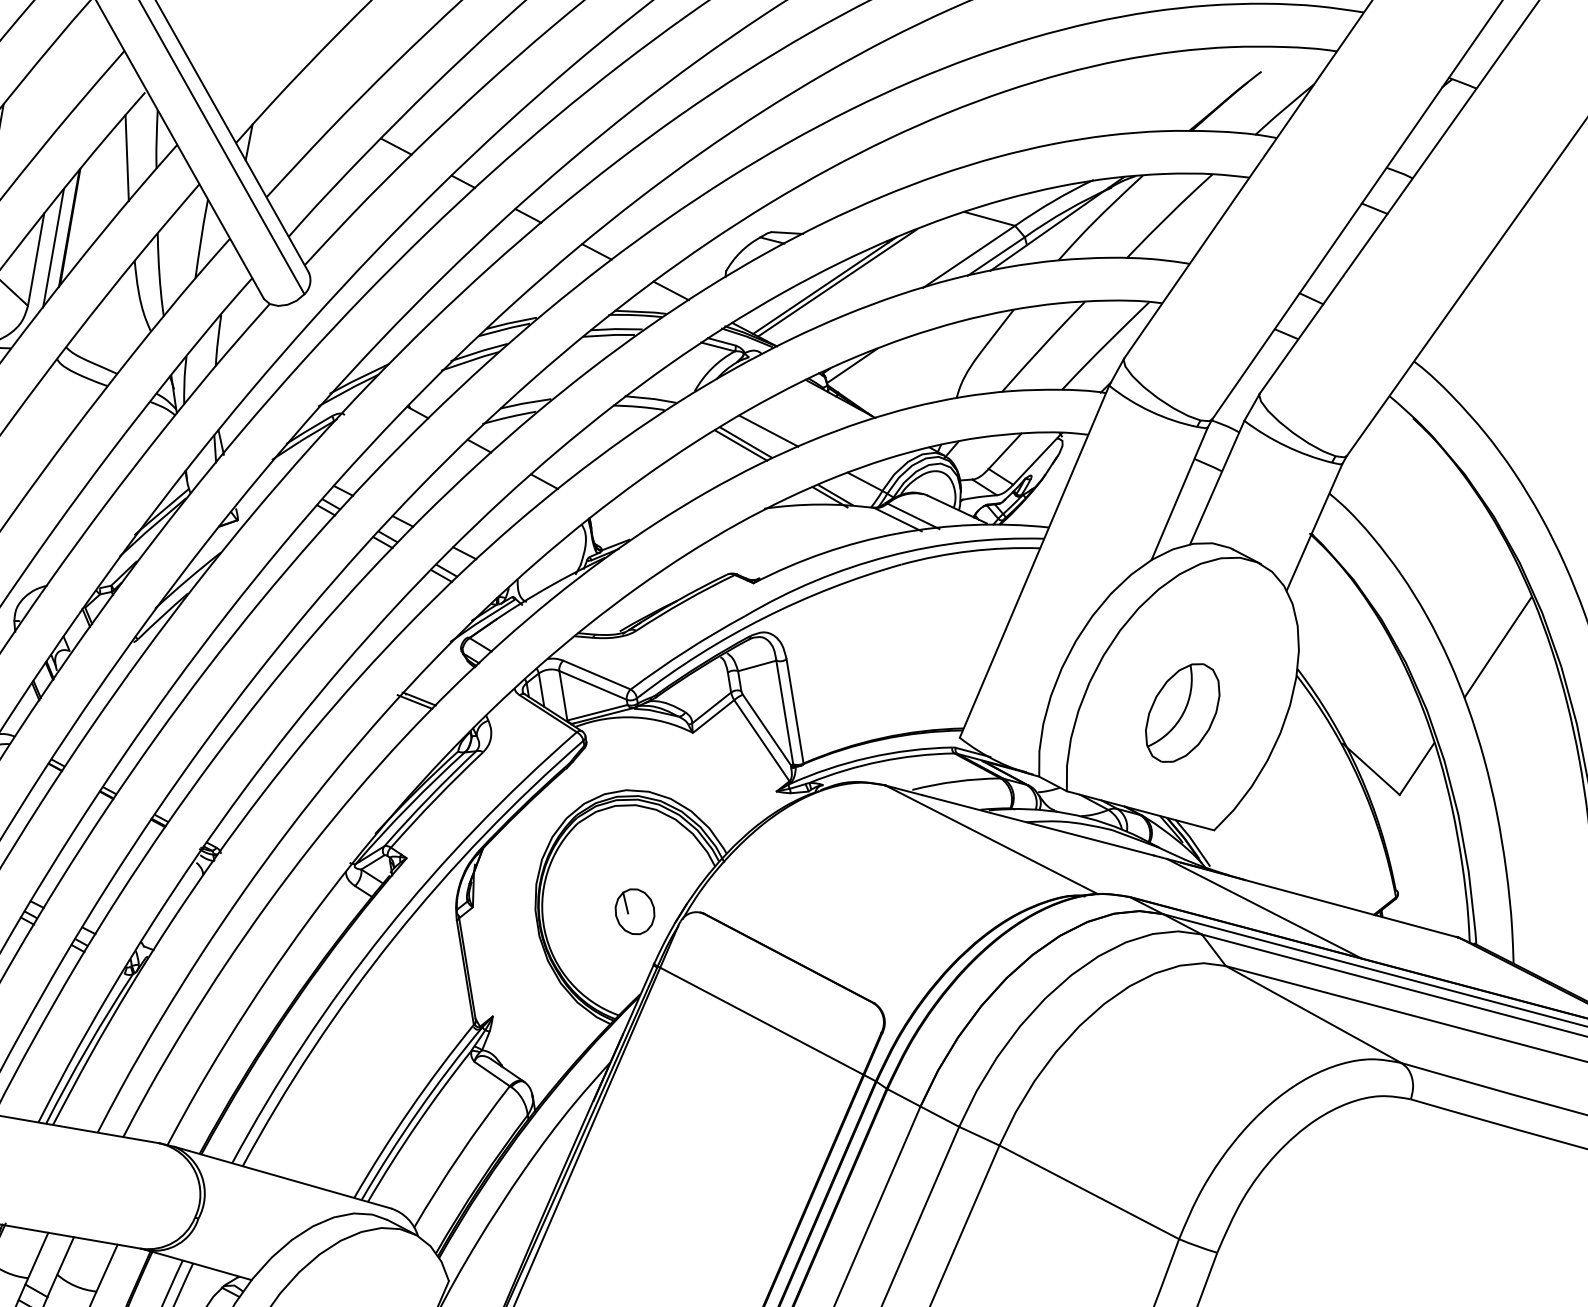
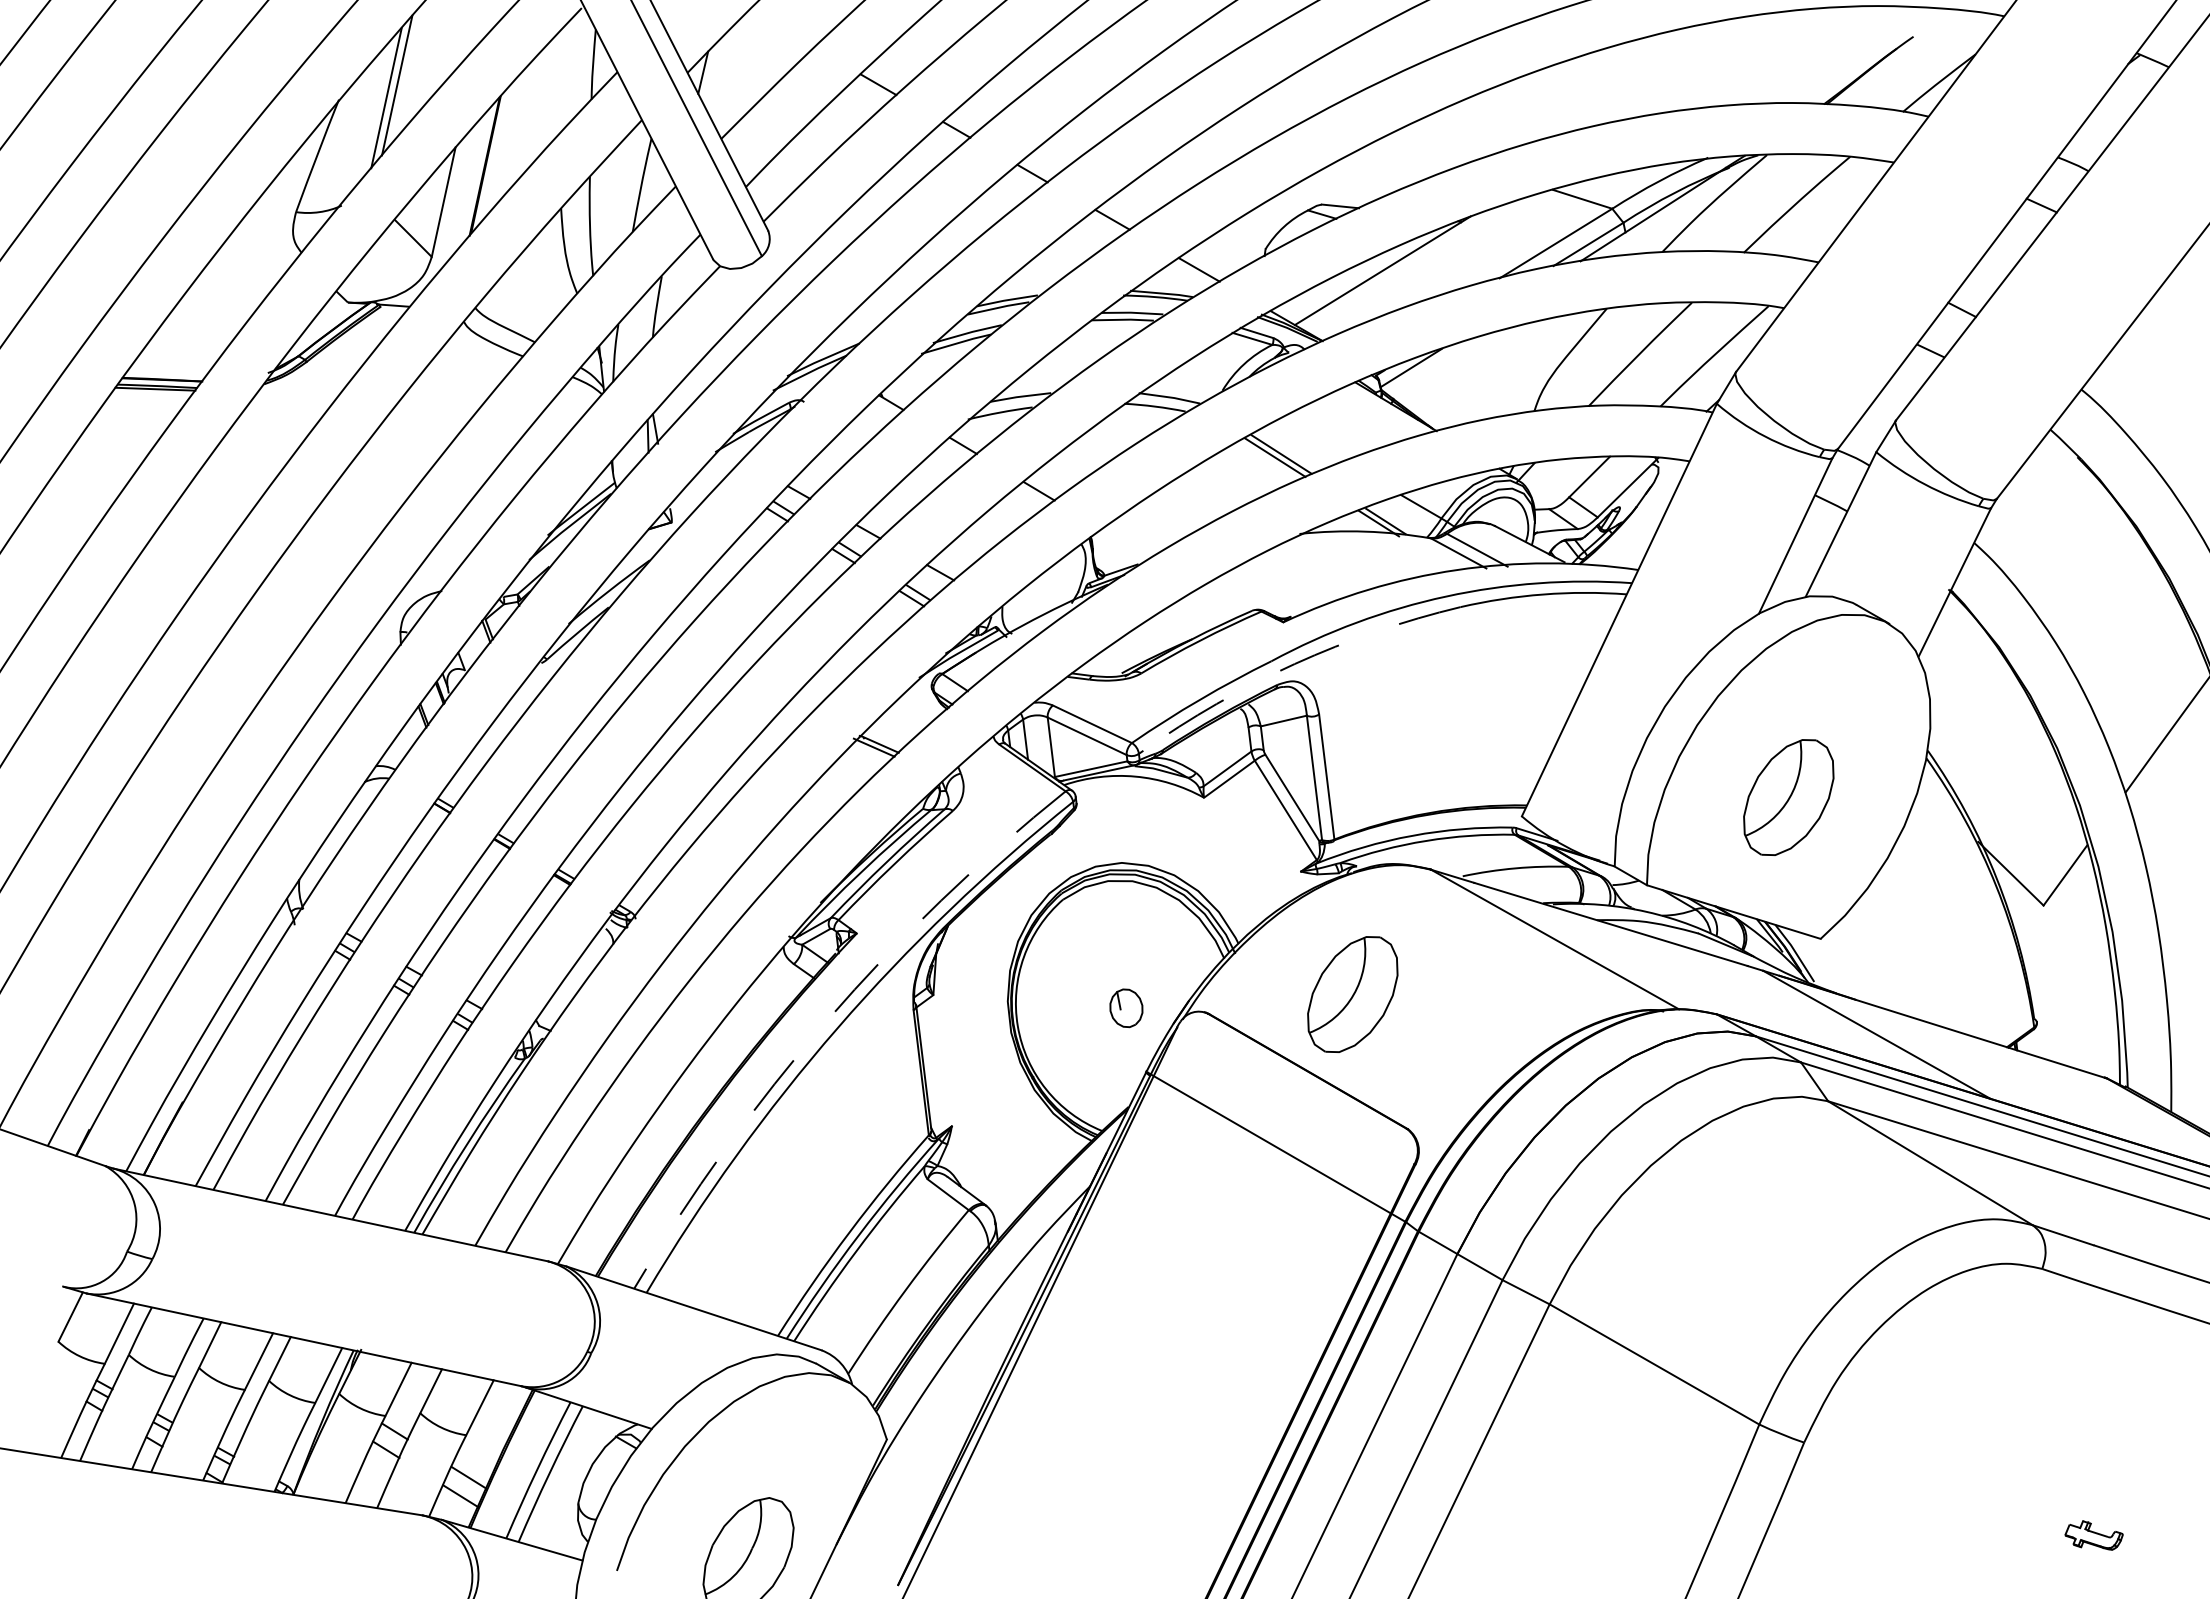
line: (127, 158) -> (557, 85), removed
line: (53, 248) -> (464, 189), removed
line: (837, 283) -> (1397, 268), removed
line: (768, 430) -> (1308, 441), removed
arc: (764, 618) -> (1294, 664), solid -> dashed
part: (823, 892) -> (1352, 994), added
part: (635, 911) -> (1126, 1008), size x0.7
arc: (385, 932) -> (827, 1020), solid -> dashed

